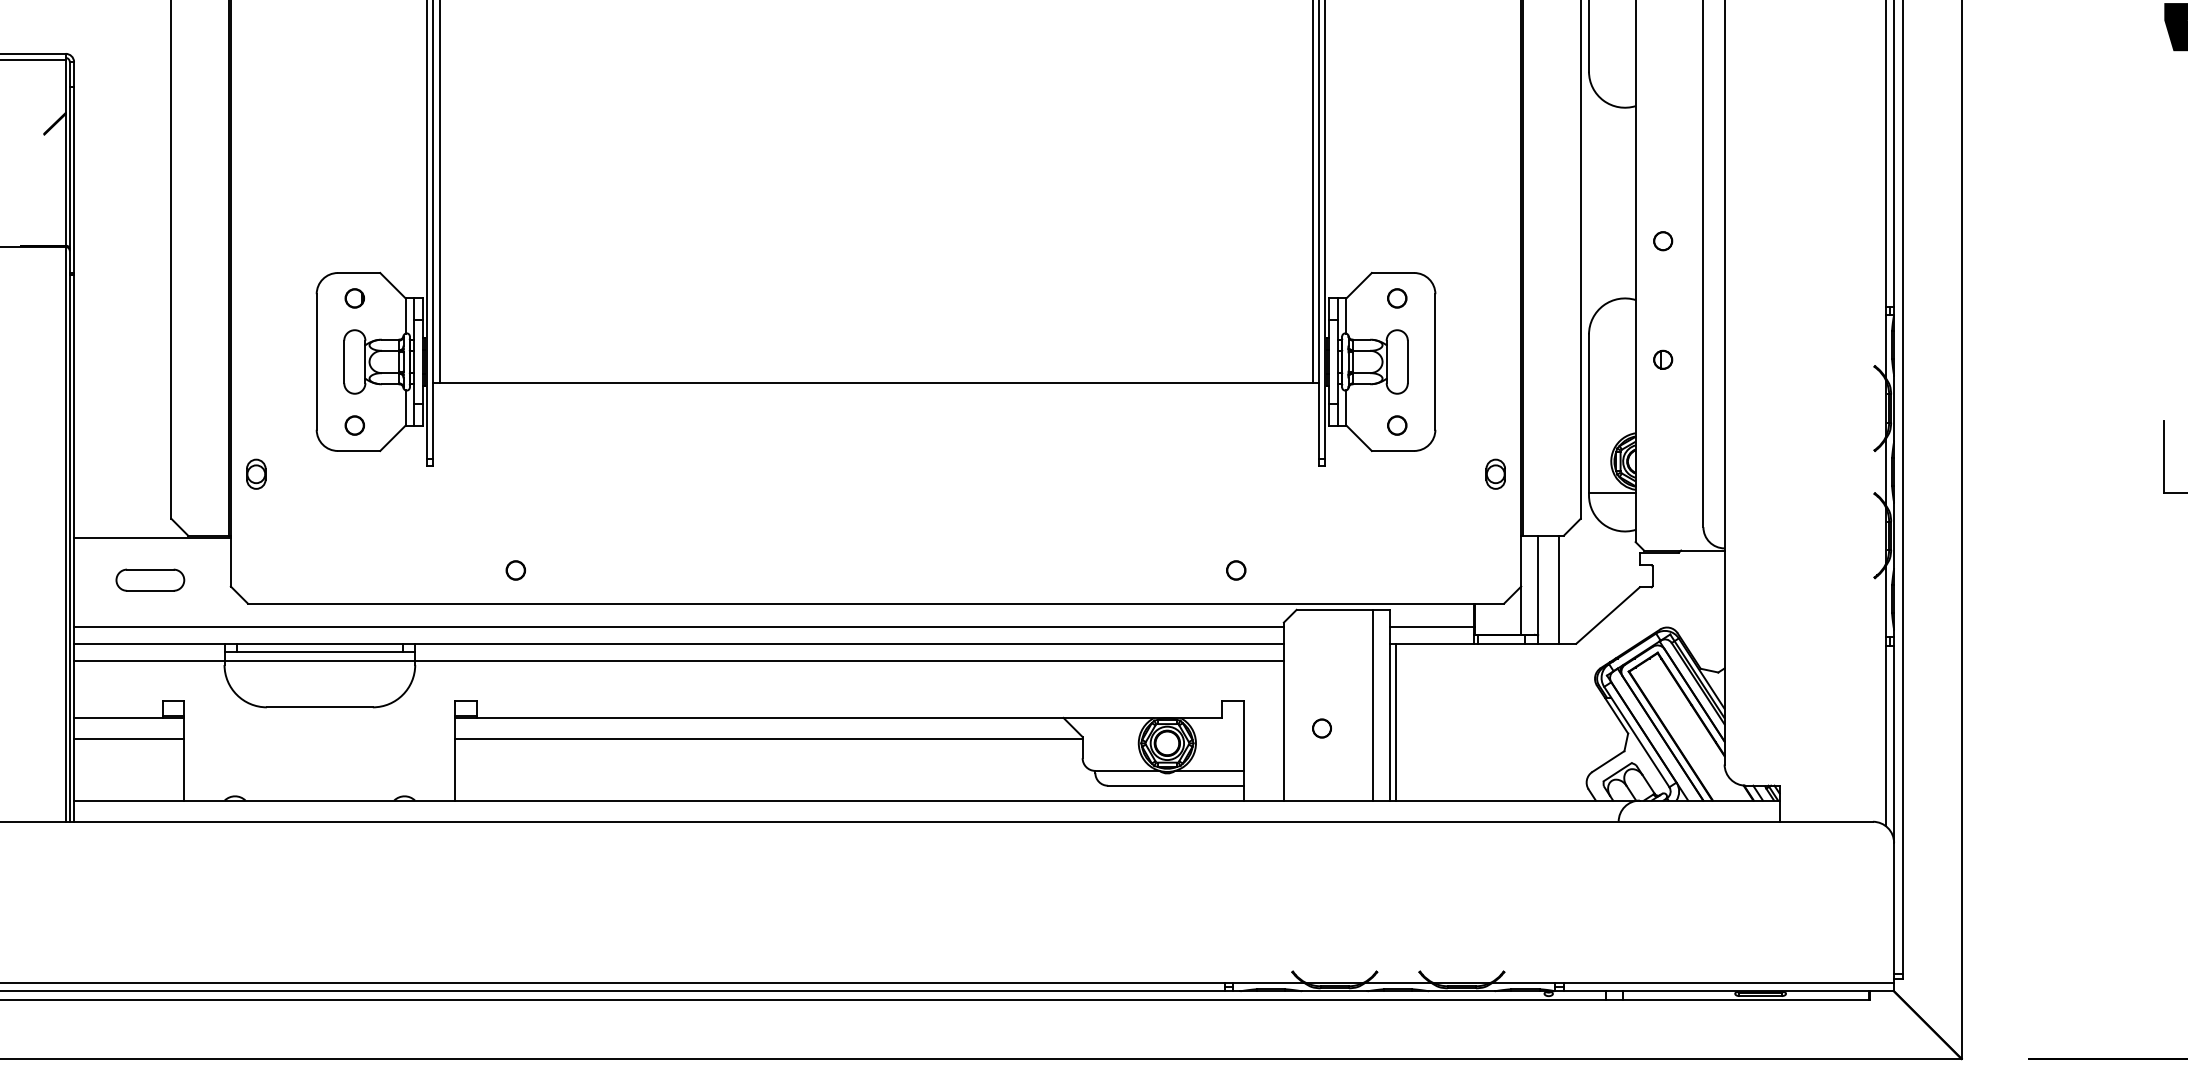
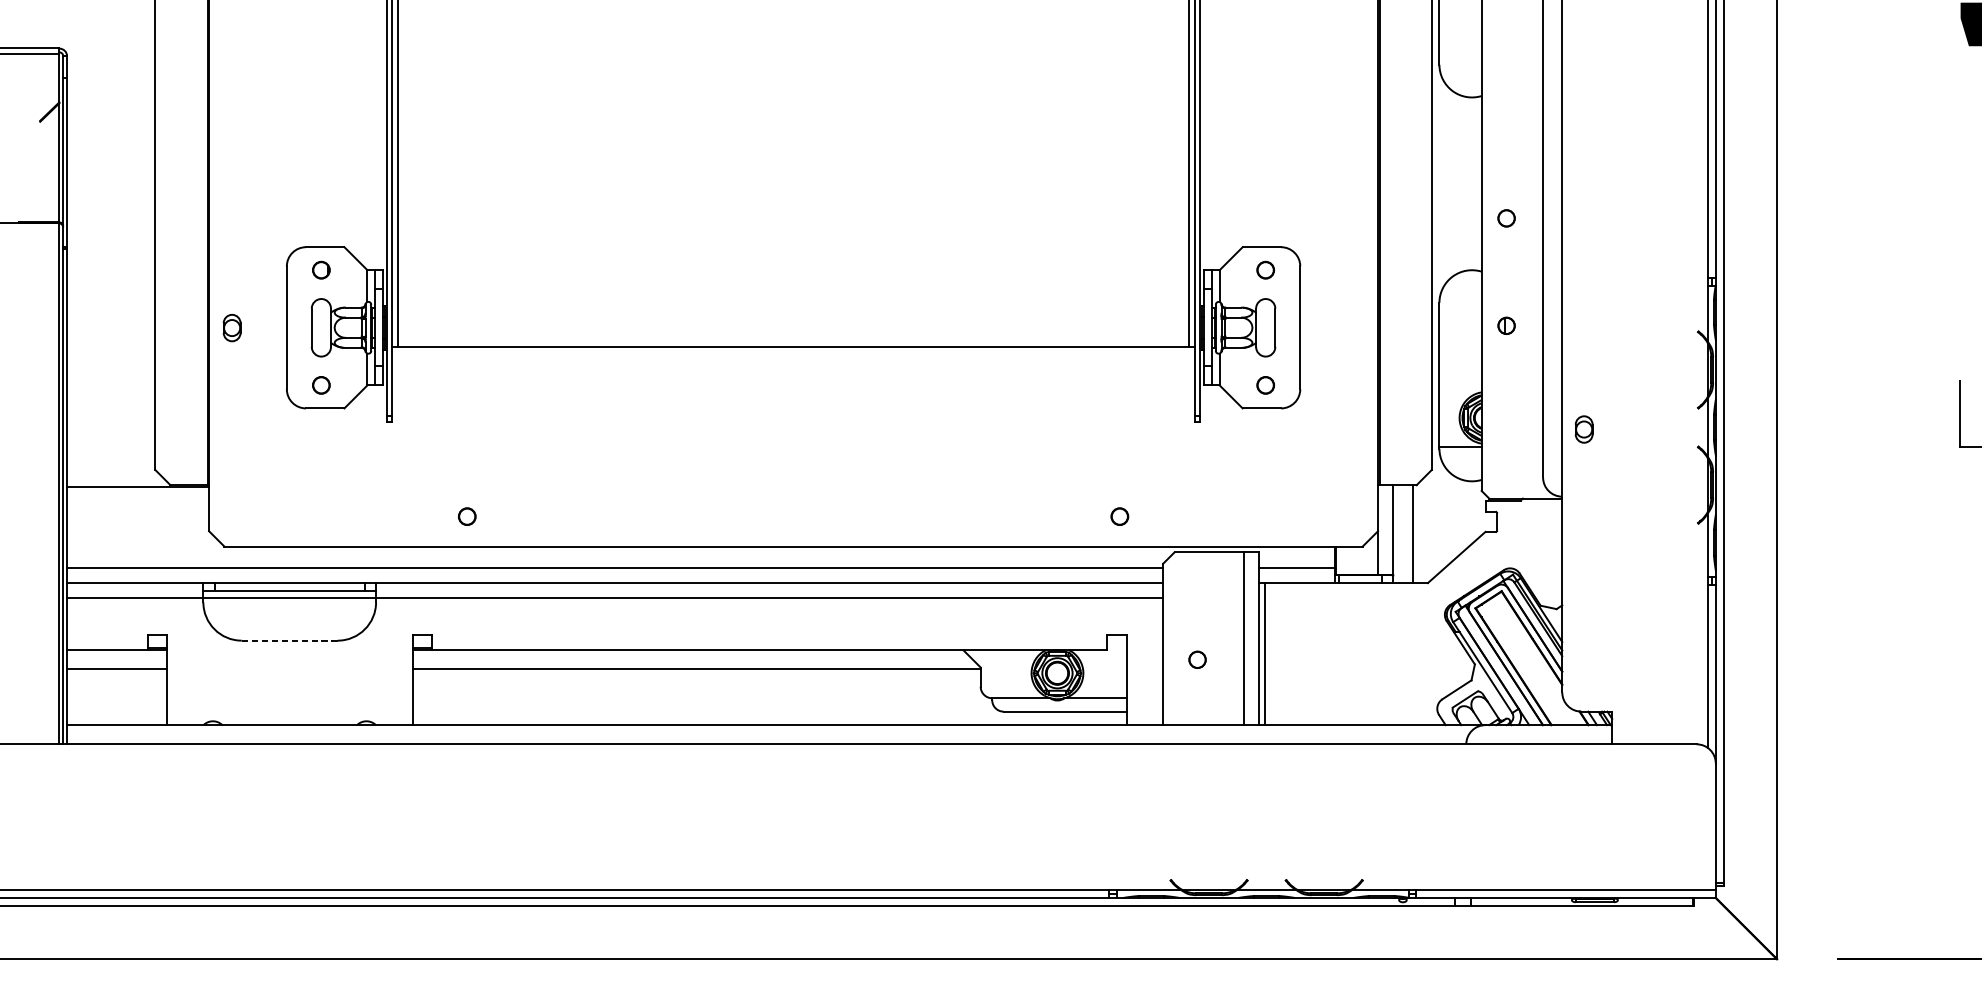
part: (256, 473) -> (232, 327), moved
part: (1495, 473) -> (1583, 428), moved
part: (150, 579) -> (136, 524), removed
line: (319, 707) -> (289, 640), solid -> dashed

